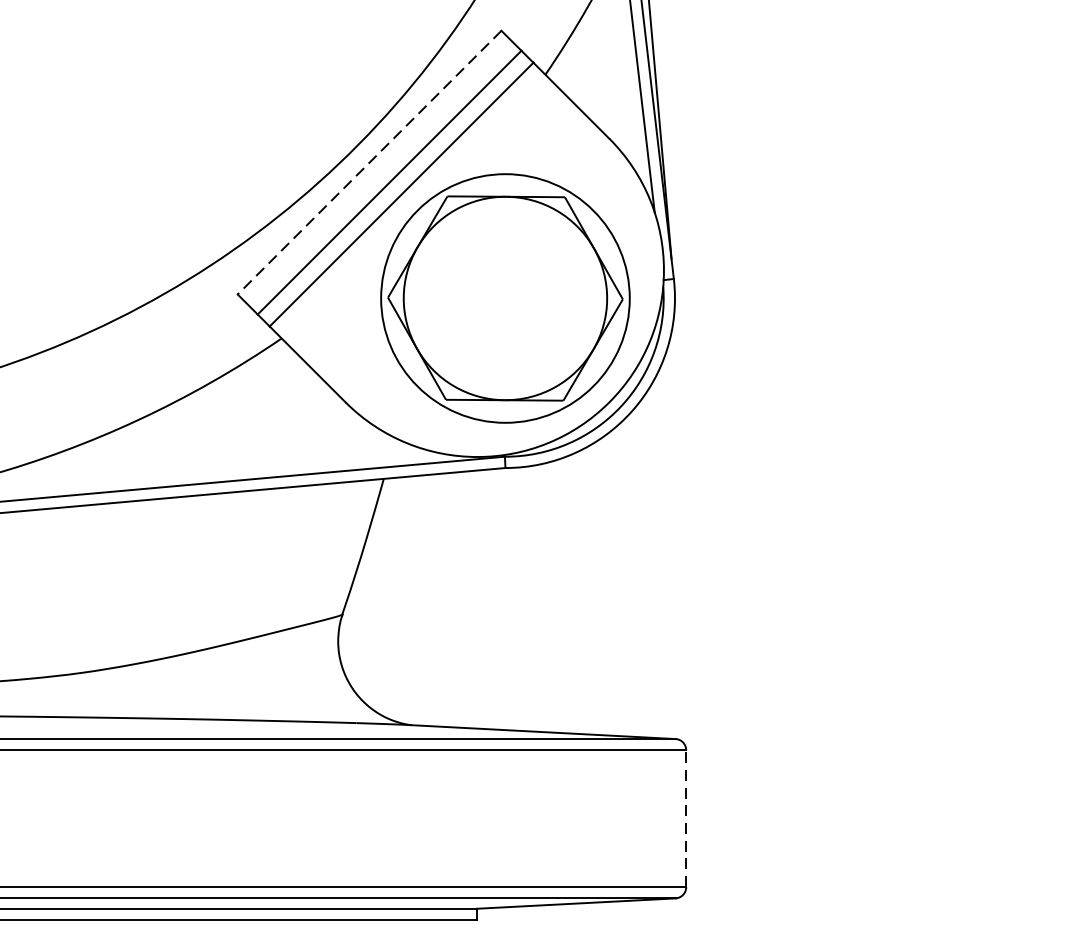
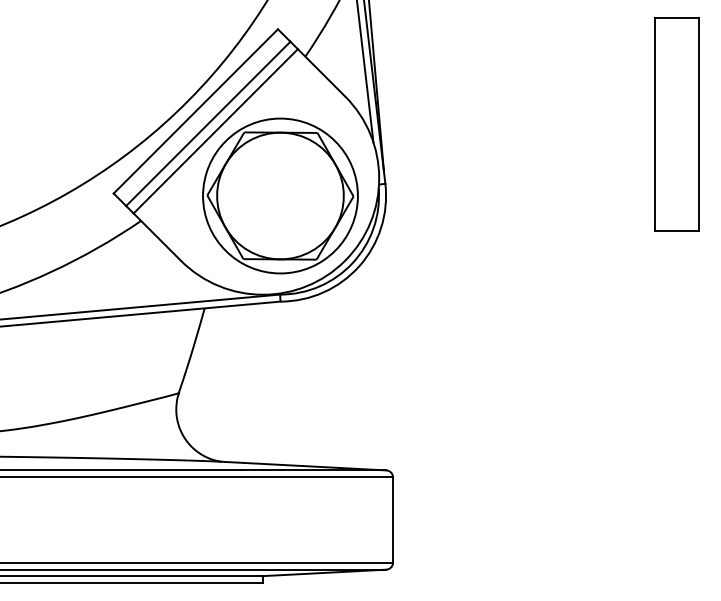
line: (369, 162) -> (195, 111), dashed -> solid
line: (686, 819) -> (393, 520), dashed -> solid

